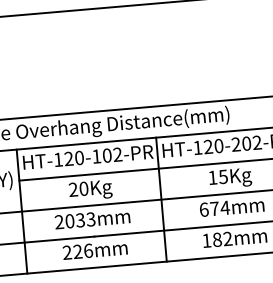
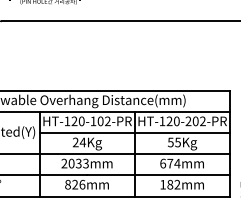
text: (212, 177) -> (170, 142), 15Kg -> 55Kg
text: (83, 188) -> (82, 142), 20Kg -> 24Kg
text: (66, 252) -> (67, 184), 226mm -> 826mm

